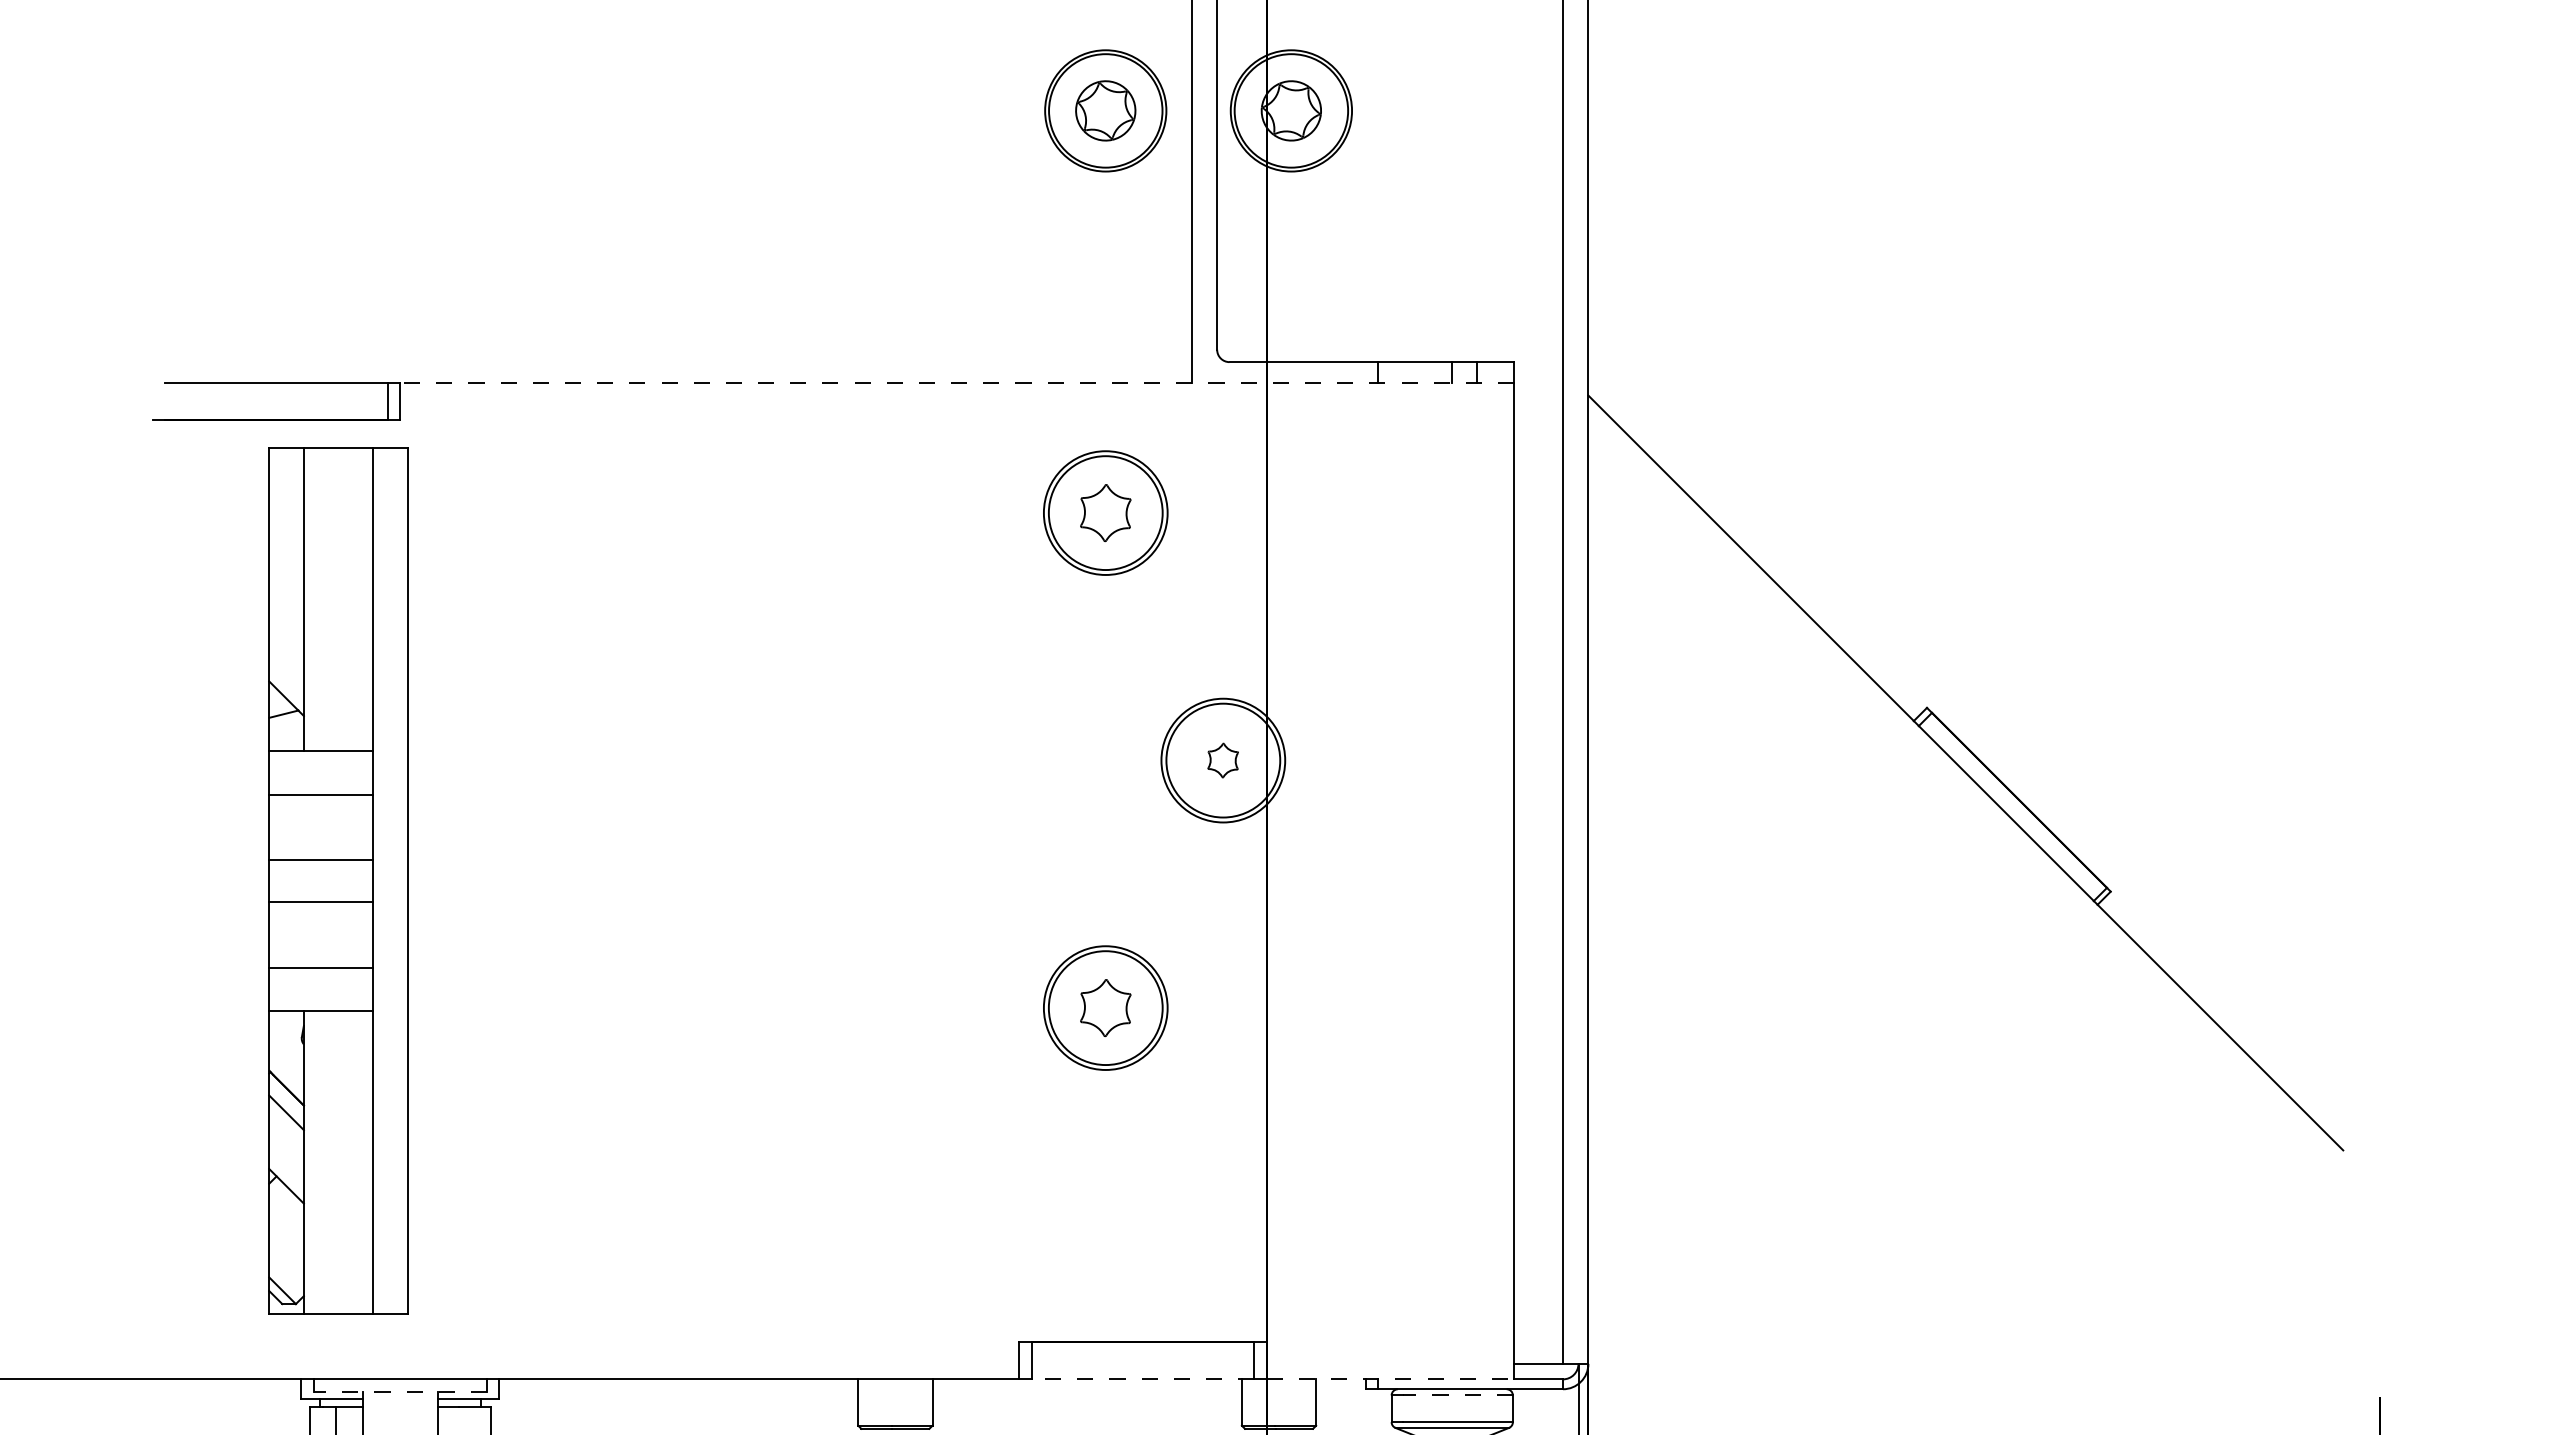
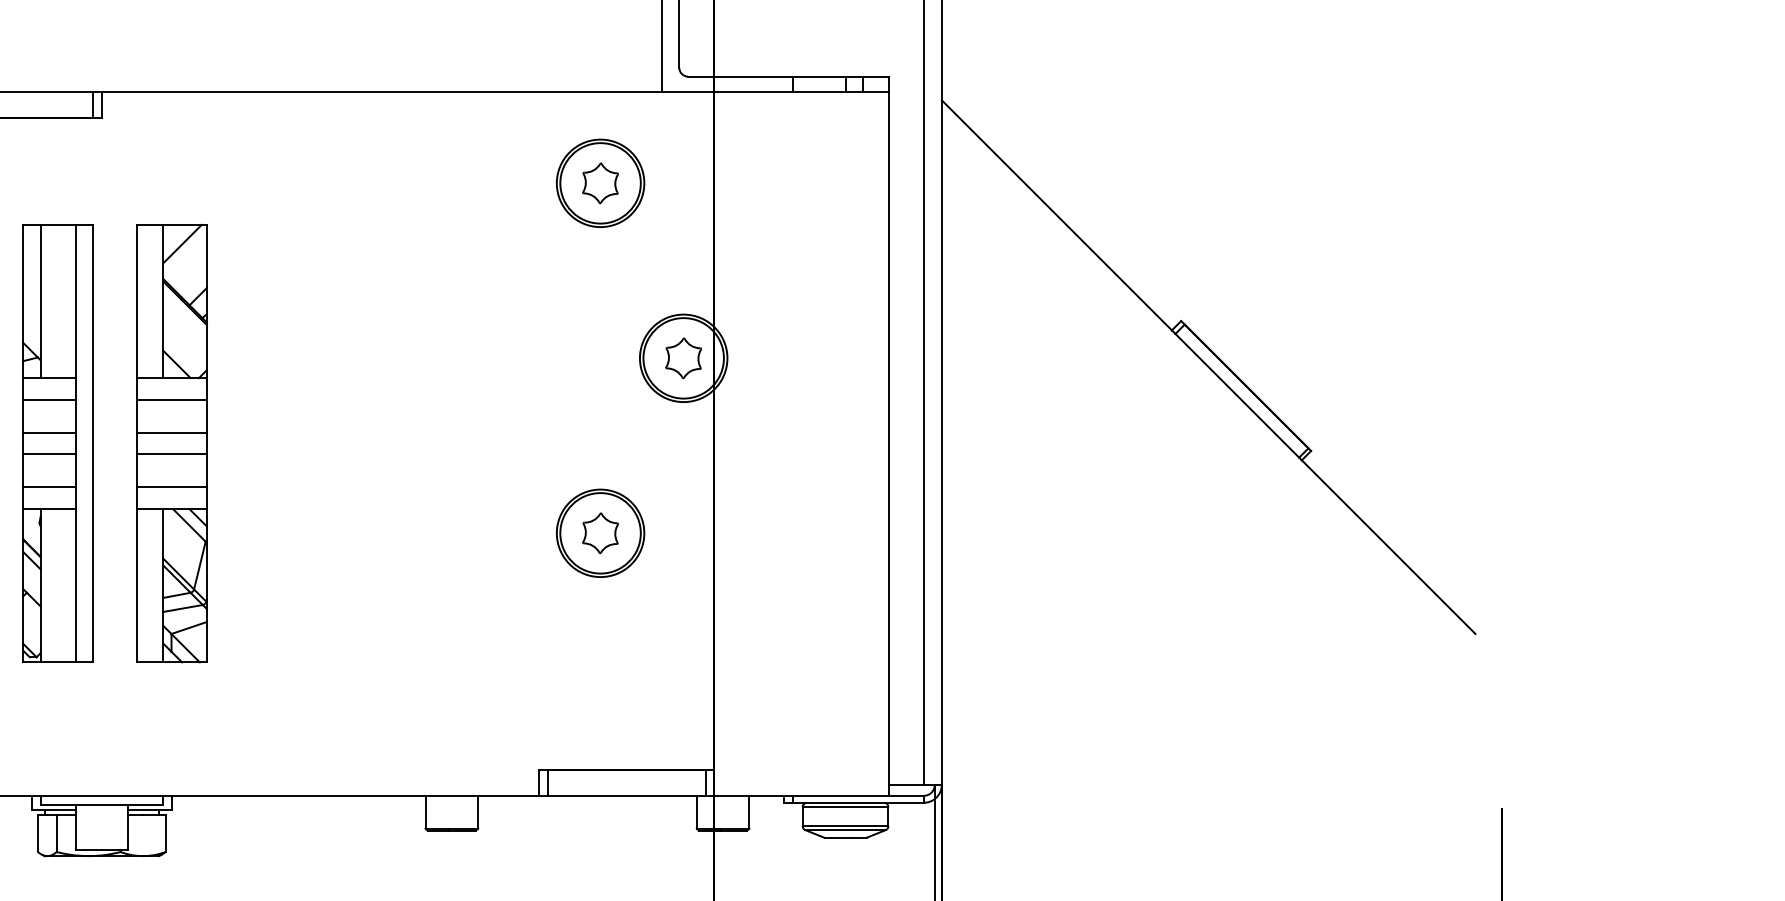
line: (957, 383) -> (495, 91), dashed -> solid
part: (1222, 760) -> (683, 358), size x1.67
part: (499, 880) -> (171, 443), added
part: (338, 881) -> (58, 443), size x0.71
line: (1142, 1379) -> (626, 795), dashed -> solid
line: (1390, 1379) -> (801, 795), dashed -> solid
line: (400, 1391) -> (101, 804), dashed -> solid
line: (1457, 1395) -> (849, 807), dashed -> solid

